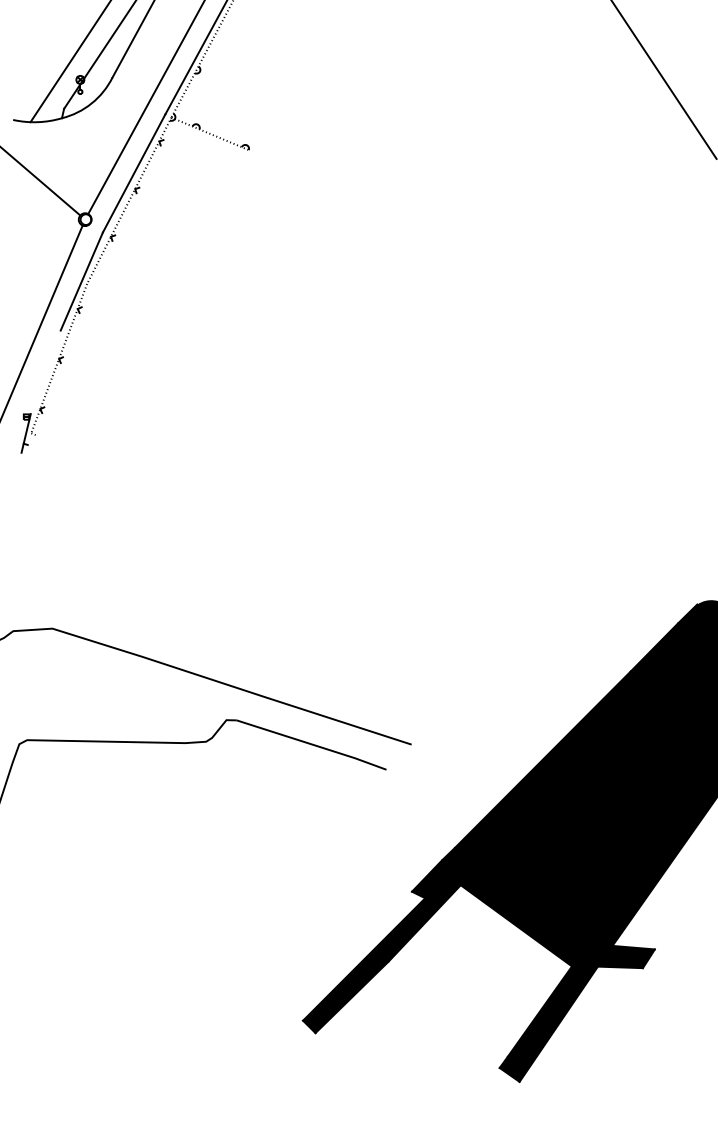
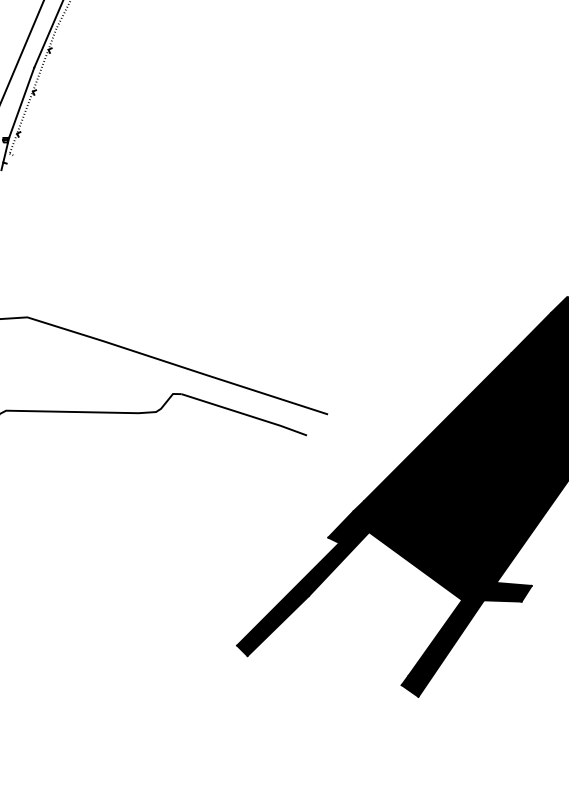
line: (45, 372) -> (21, 102), added

